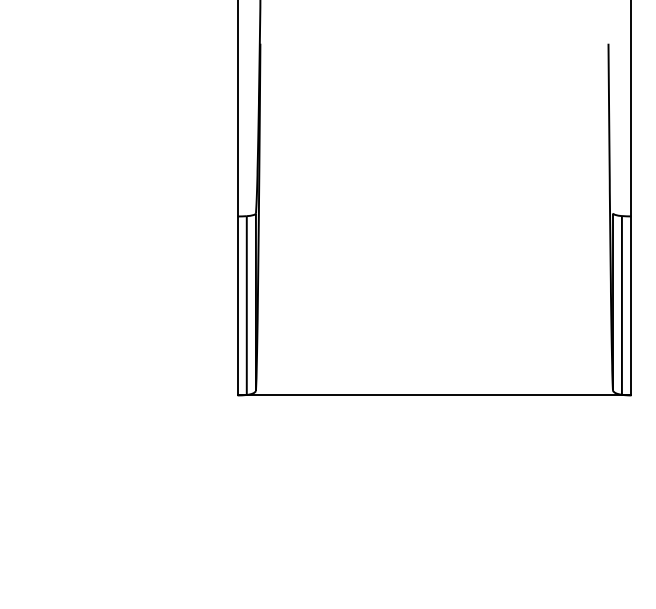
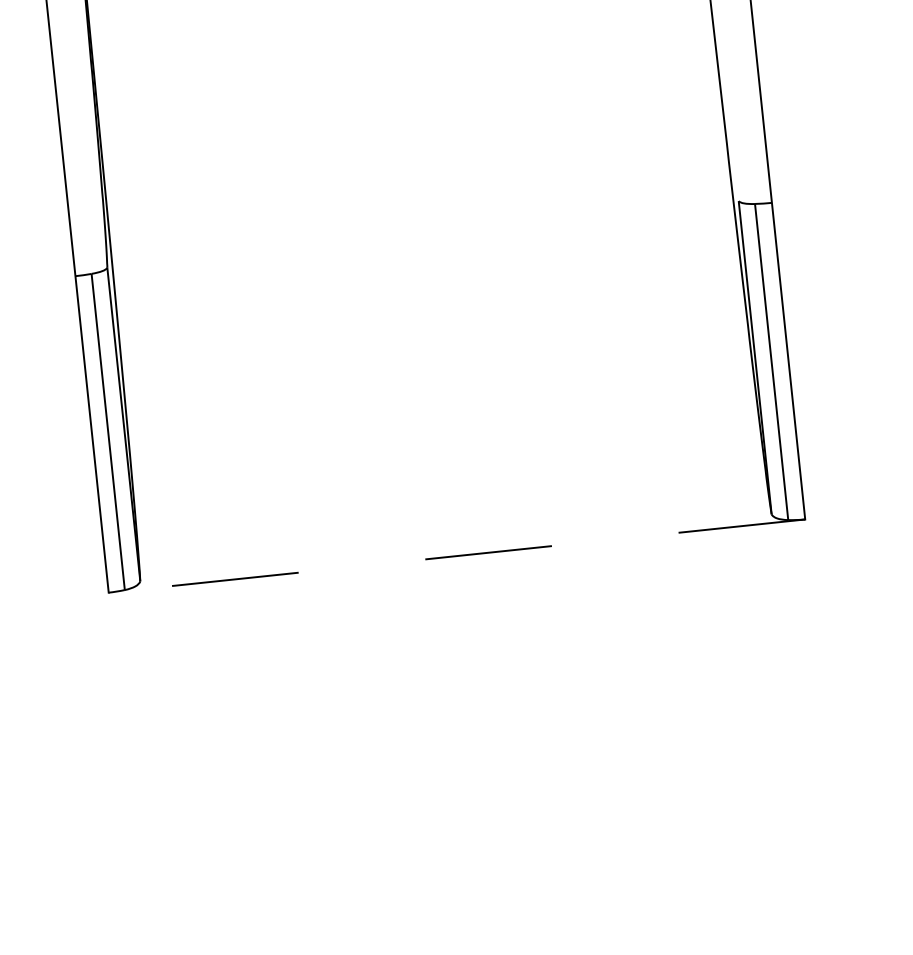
line: (434, 395) -> (456, 556), solid -> dashed

